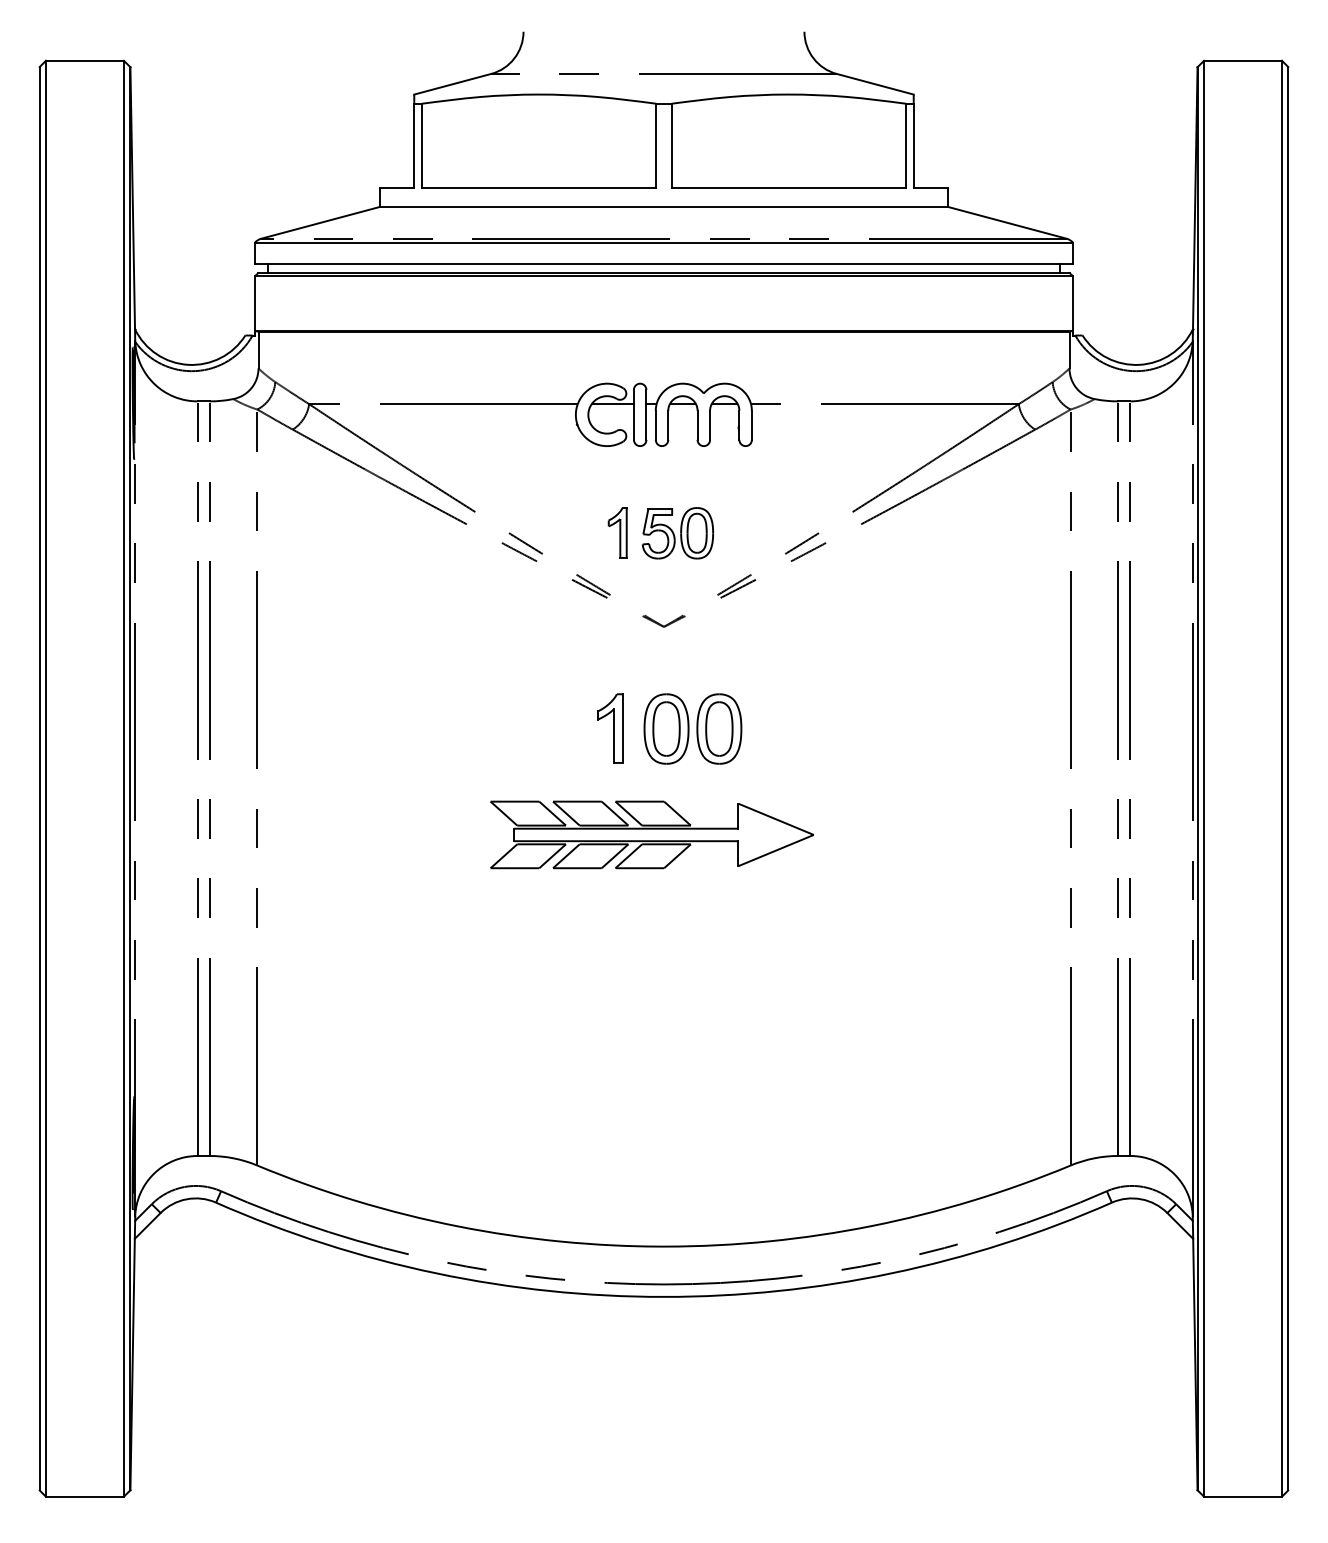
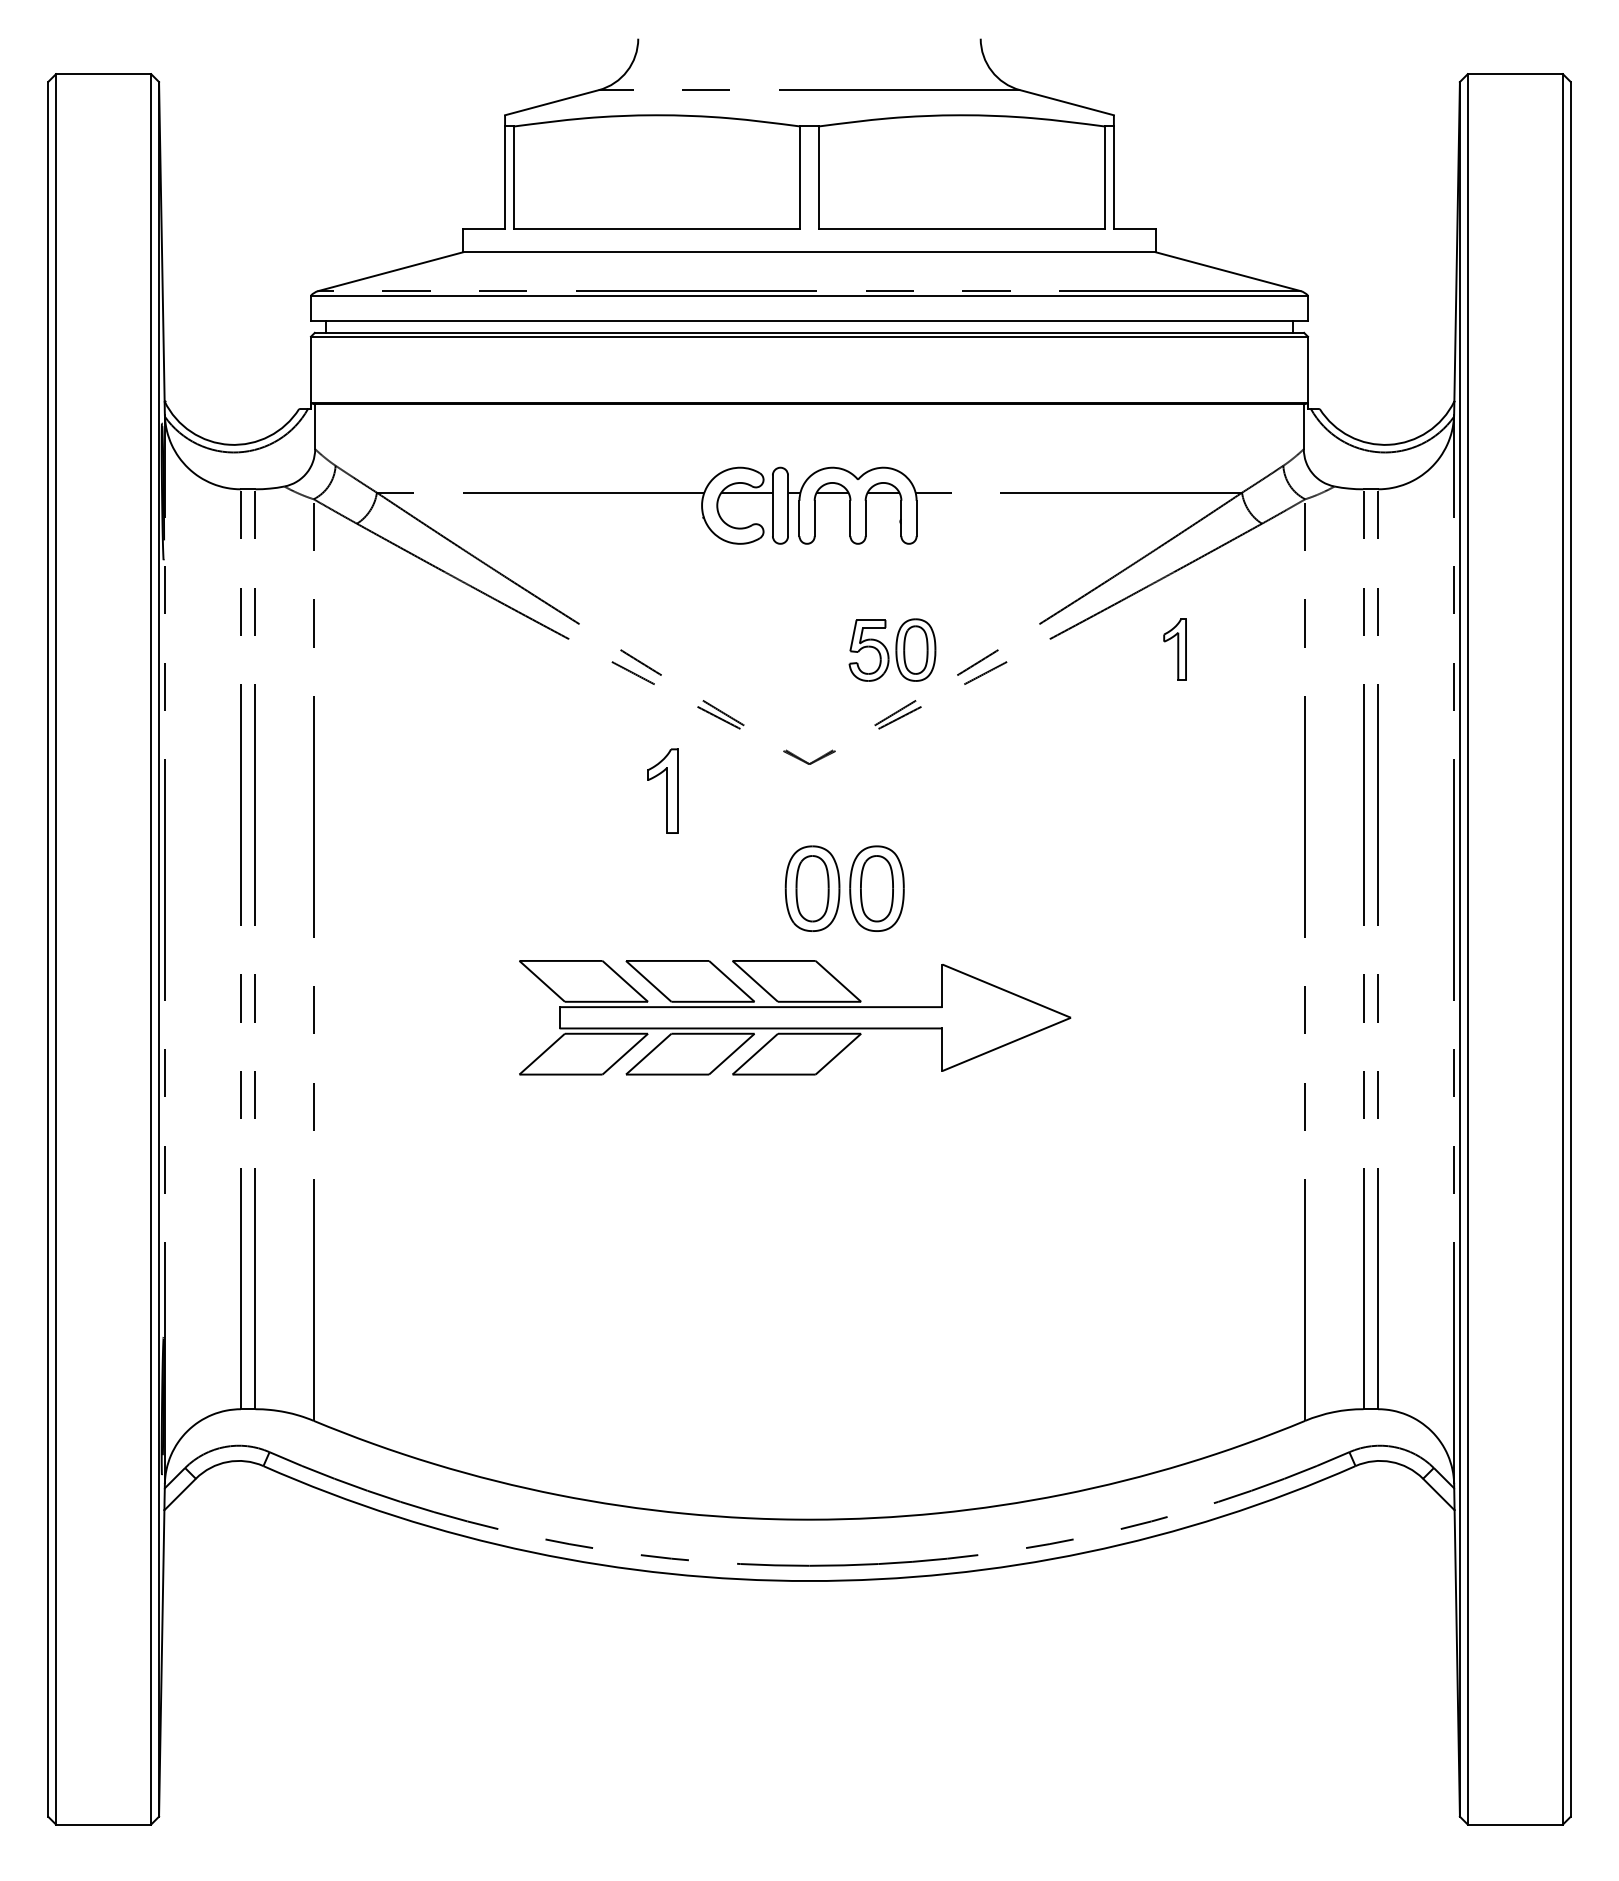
part: (617, 532) -> (1174, 649), moved
part: (677, 532) -> (892, 649), moved
part: (609, 728) -> (662, 790), moved
part: (651, 834) -> (794, 1017), size x1.4

